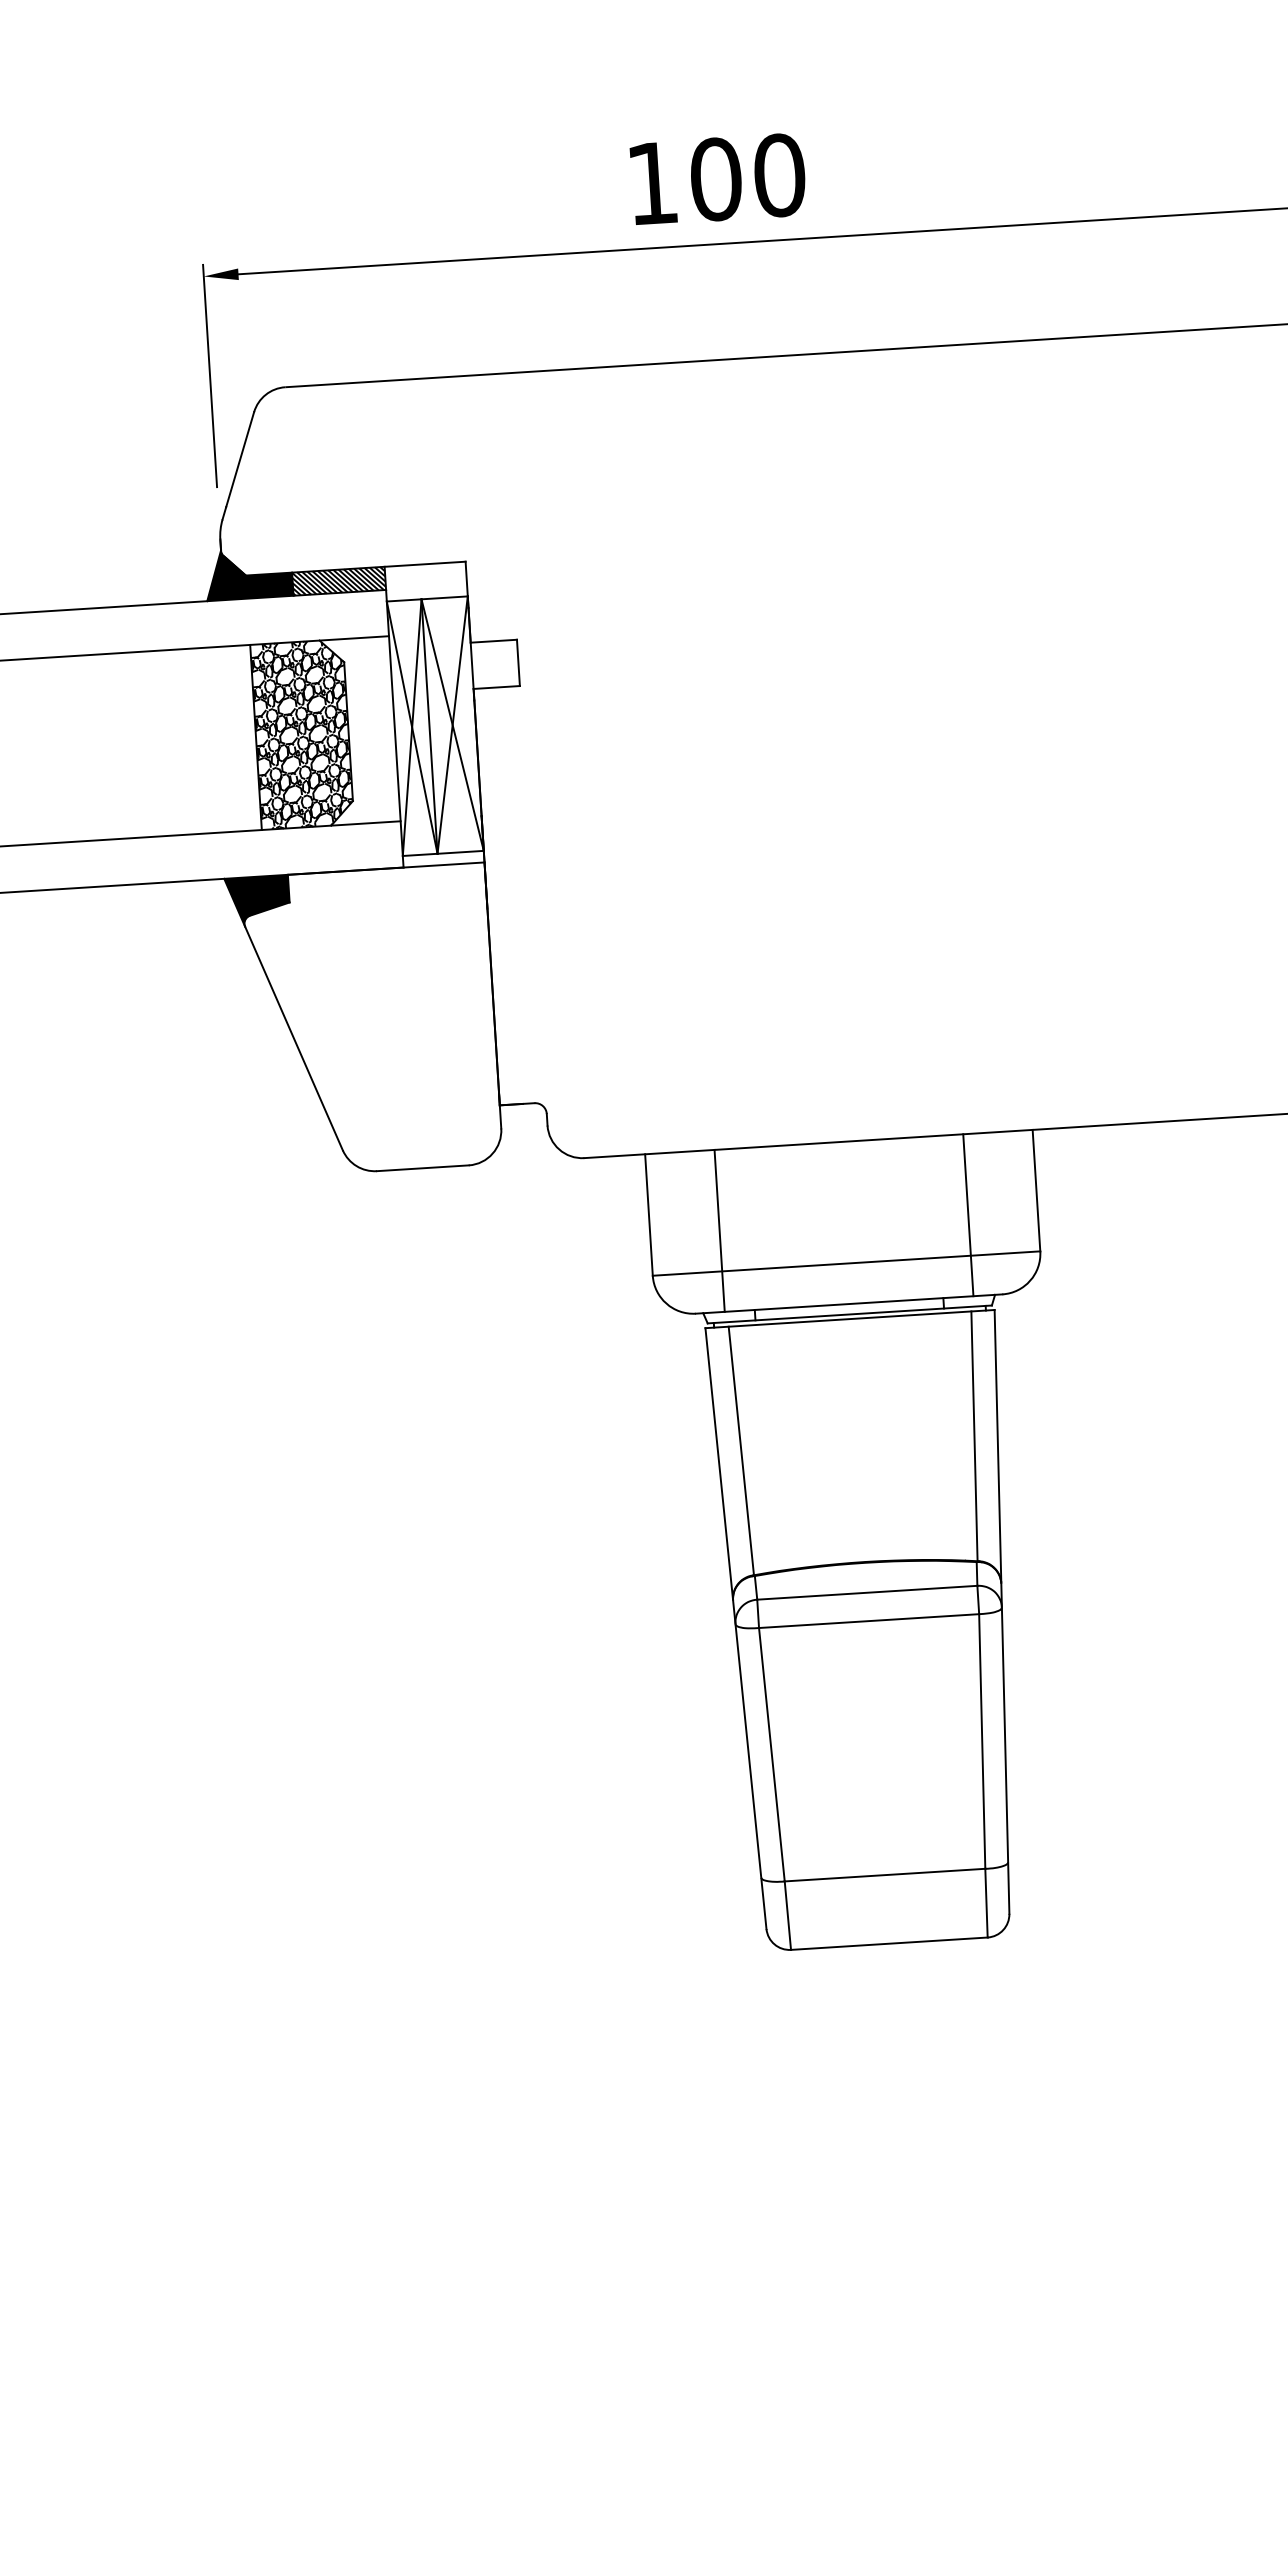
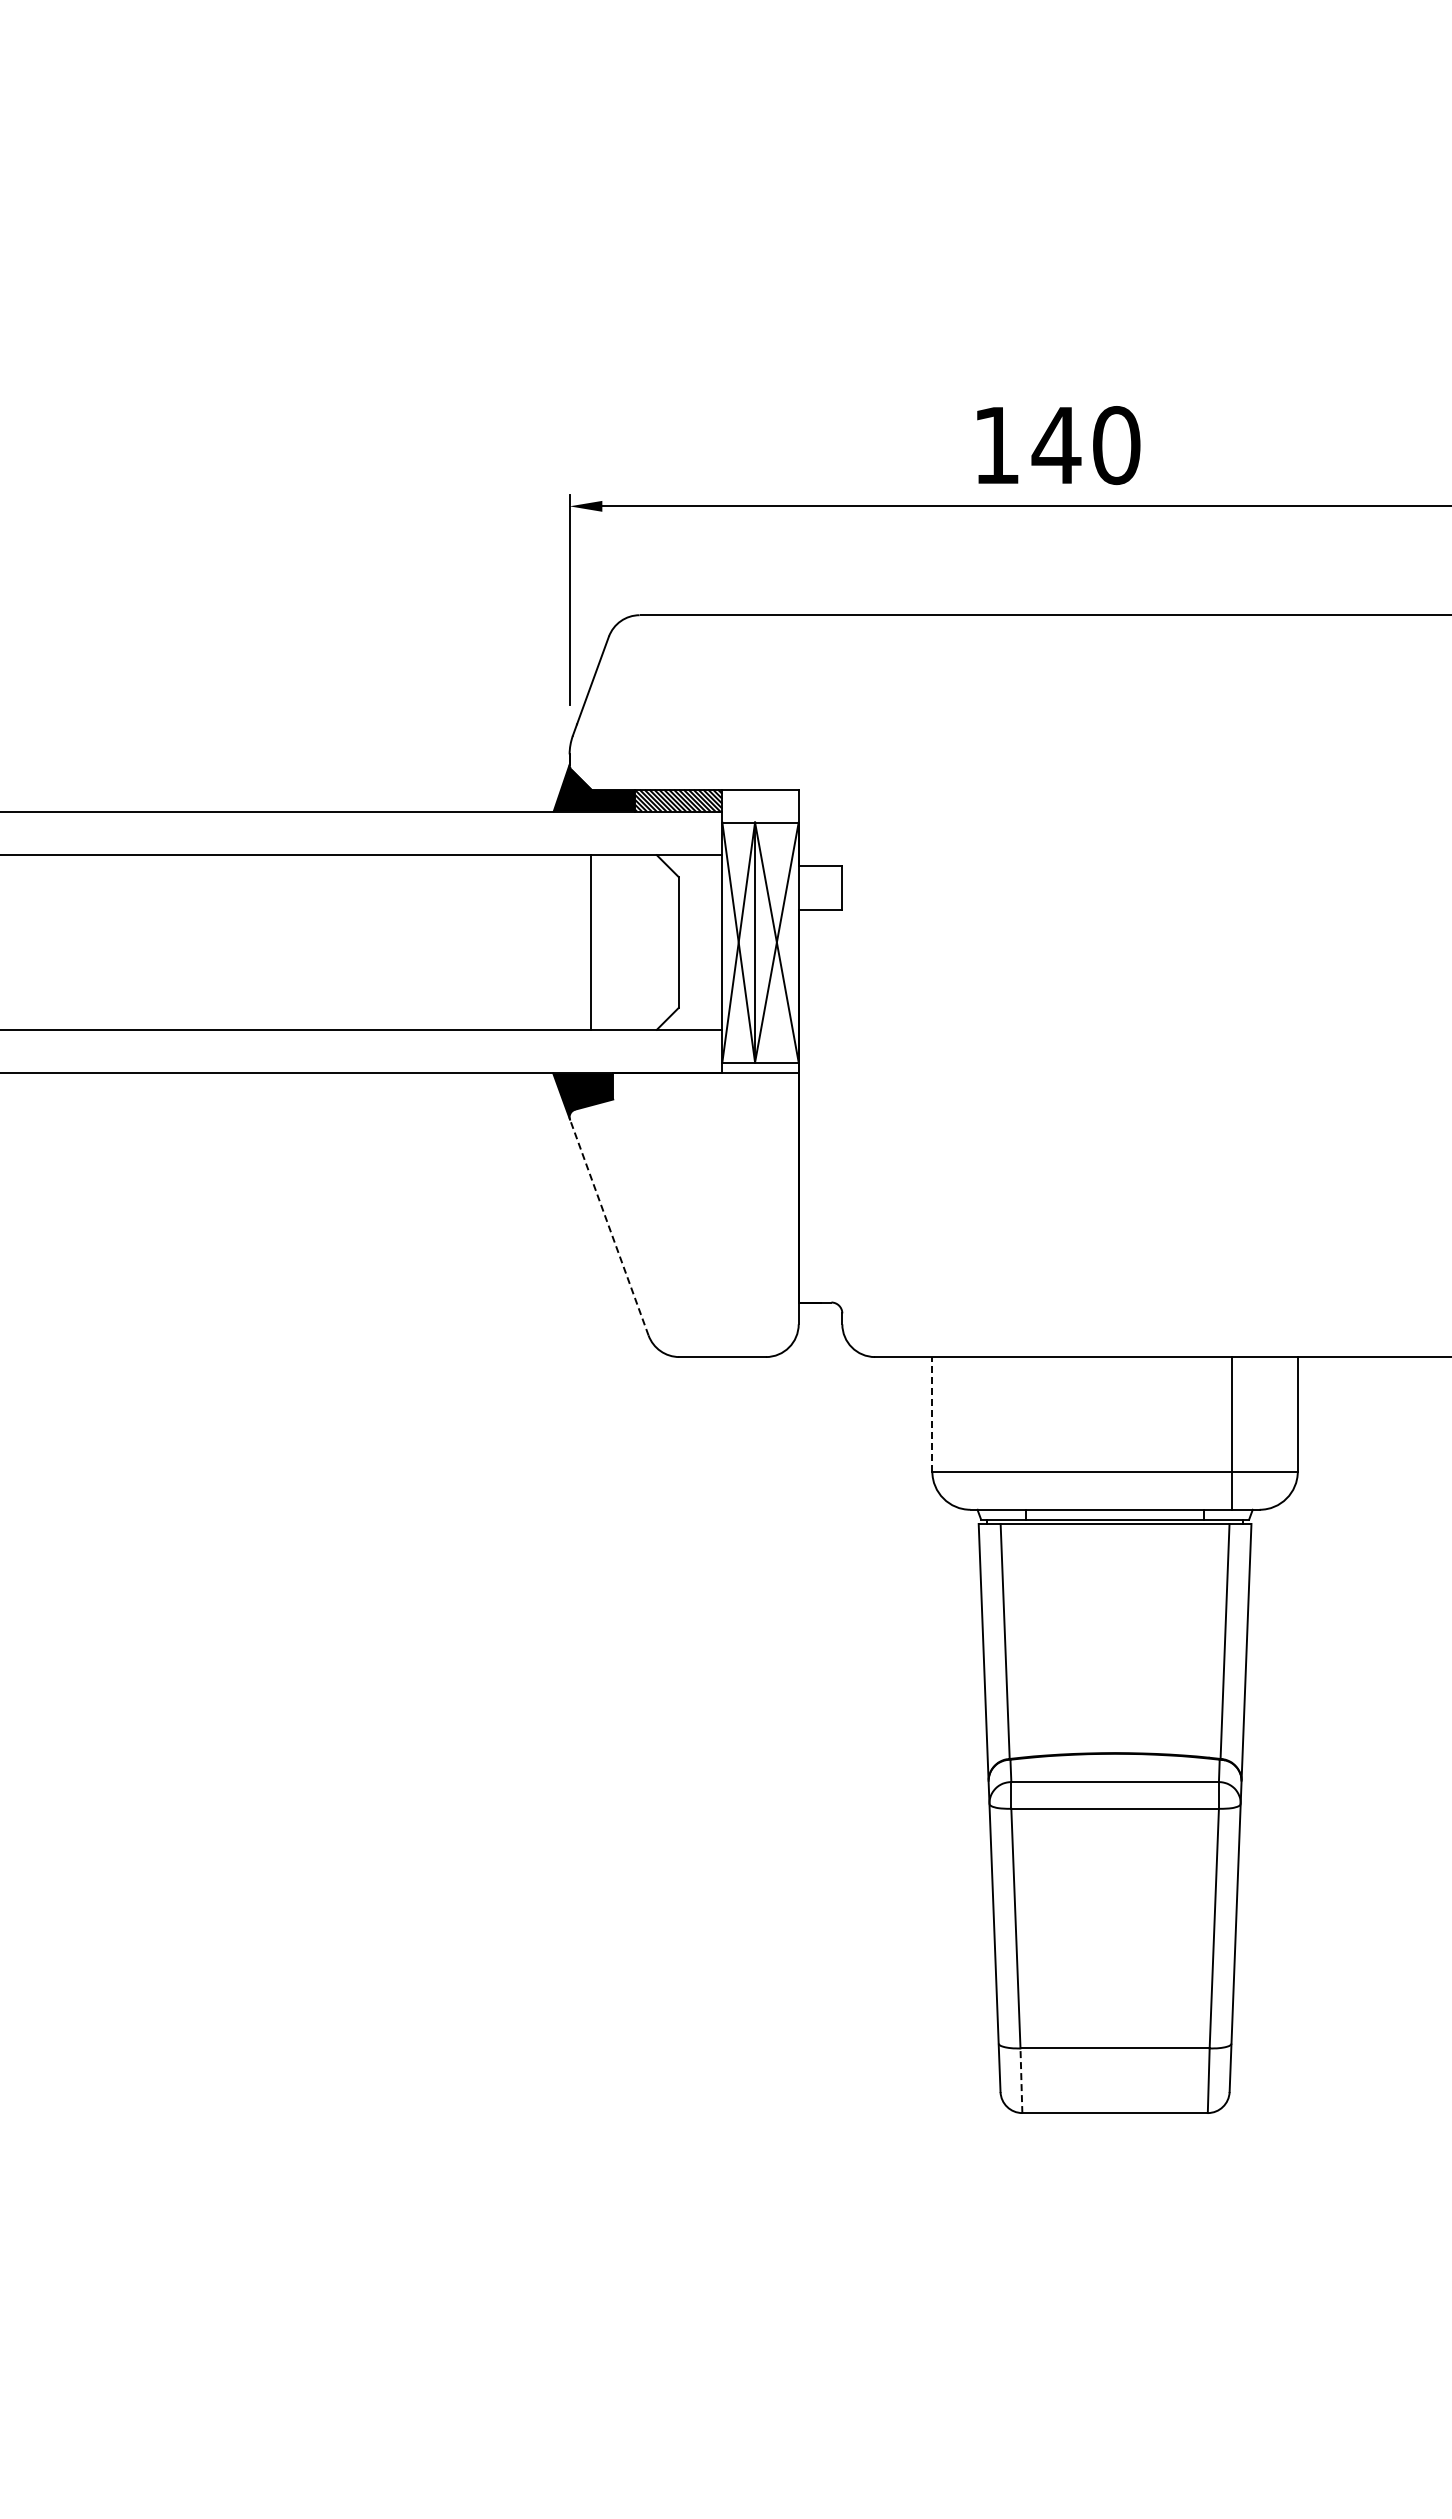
text: (715, 179) -> (1056, 445), 100 -> 140
hatch: (301, 734) -> (634, 942), removed
line: (294, 1038) -> (609, 1227), solid -> dashed
line: (649, 1214) -> (932, 1413), solid -> dashed
line: (719, 1230) -> (997, 1433), removed
line: (787, 1915) -> (1021, 2080), solid -> dashed

